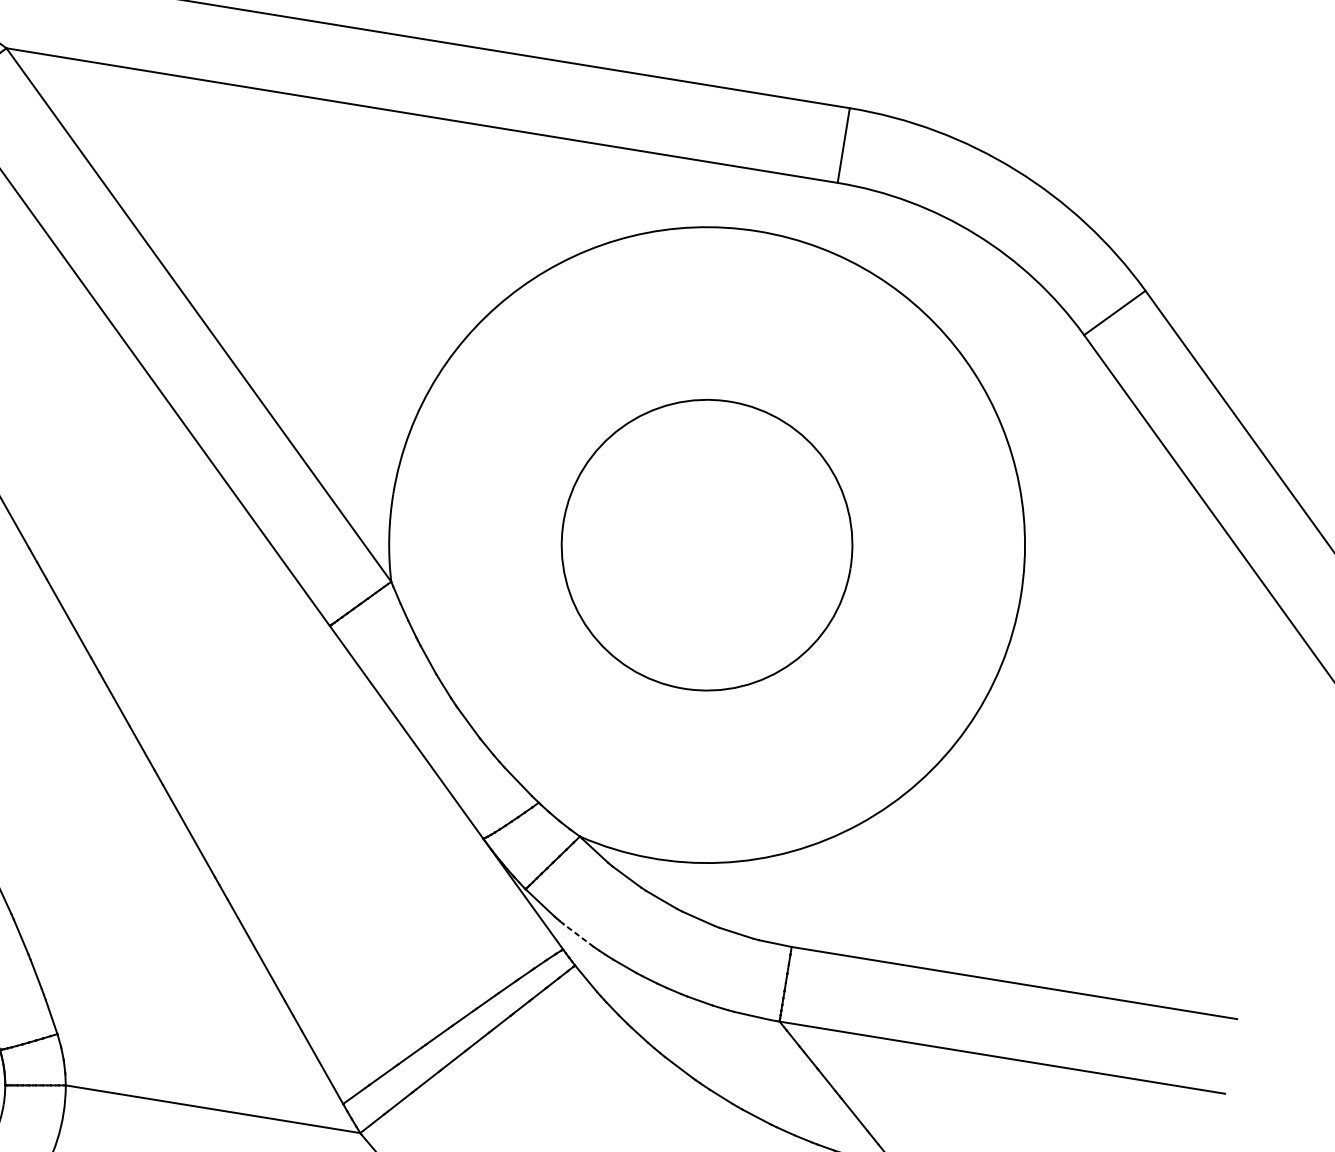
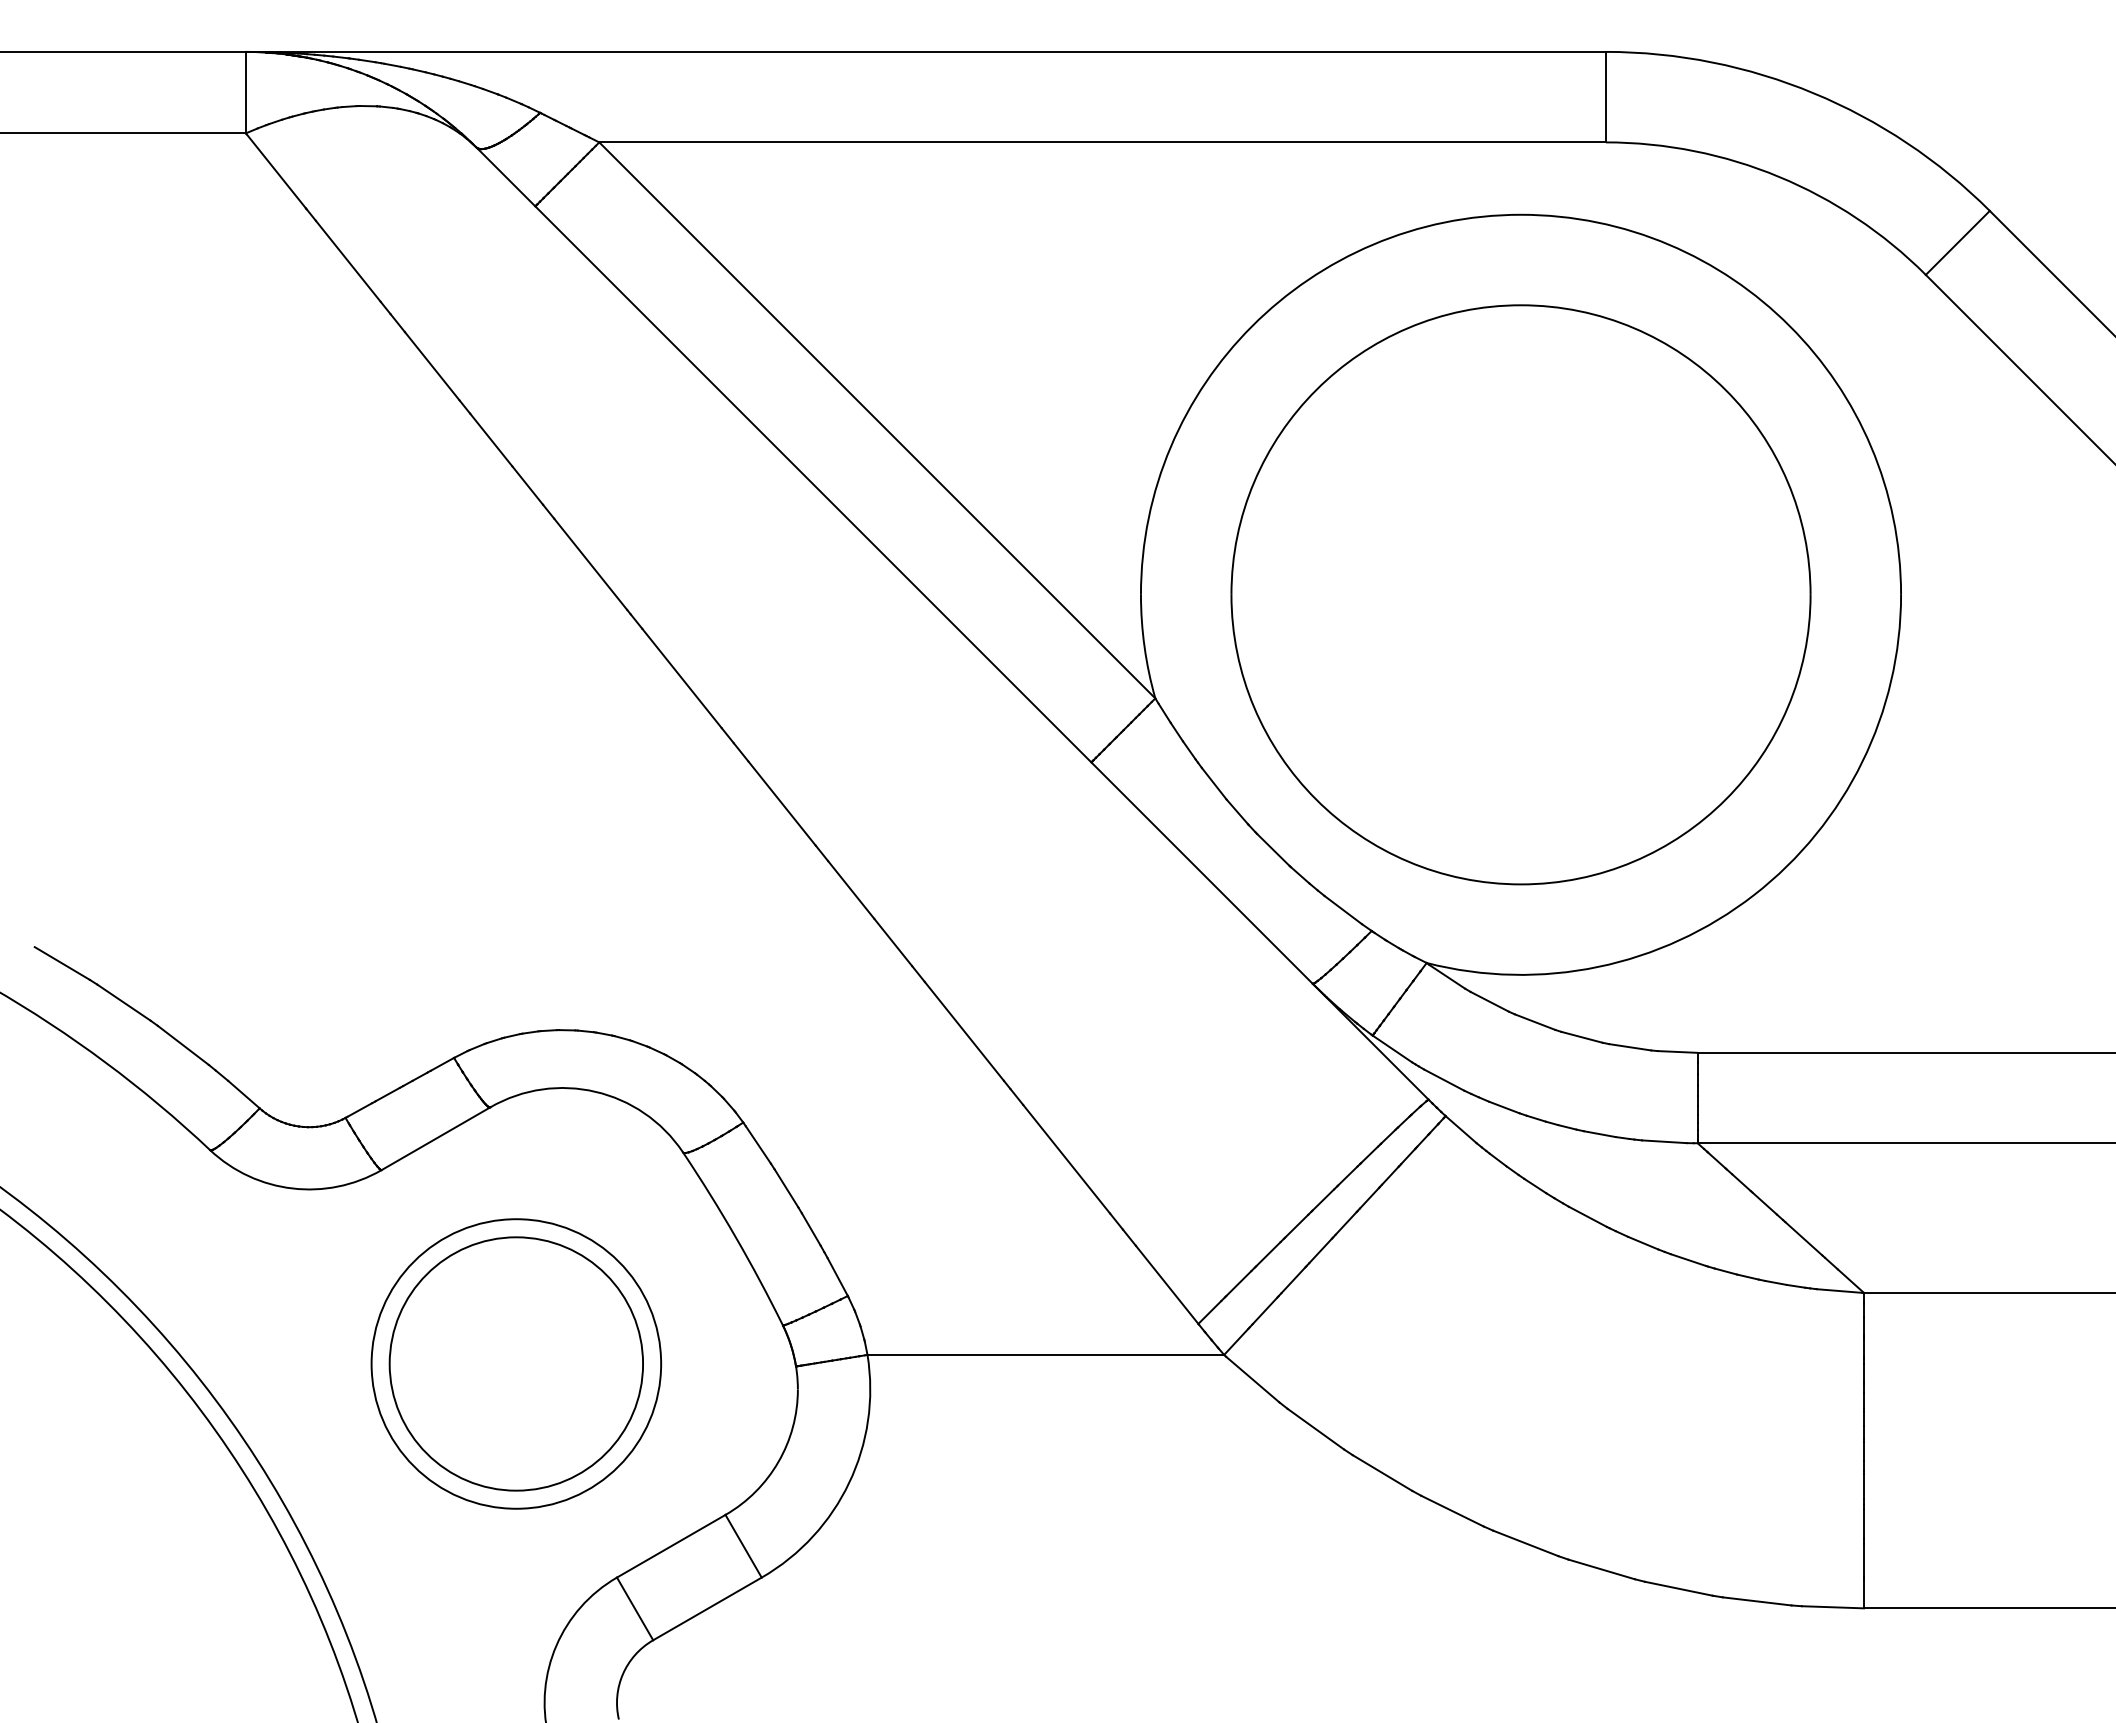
part: (706, 544) -> (1520, 594), size x1.67
line: (578, 935) -> (1444, 1080), dashed -> solid

